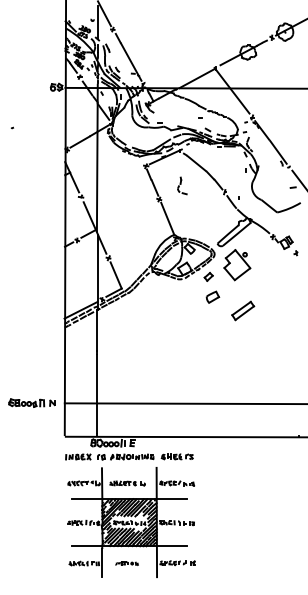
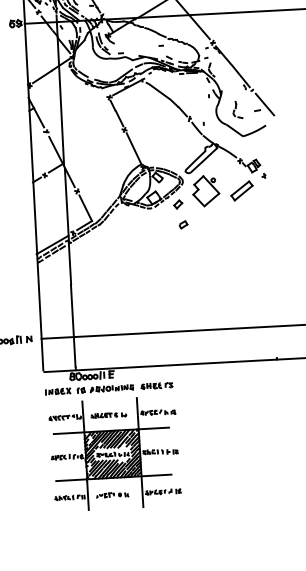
part: (182, 185) -> (237, 109), moved
part: (212, 297) -> (183, 224), size x0.62
part: (243, 310) -> (242, 190), moved
part: (126, 563) -> (112, 495), size x1.43

